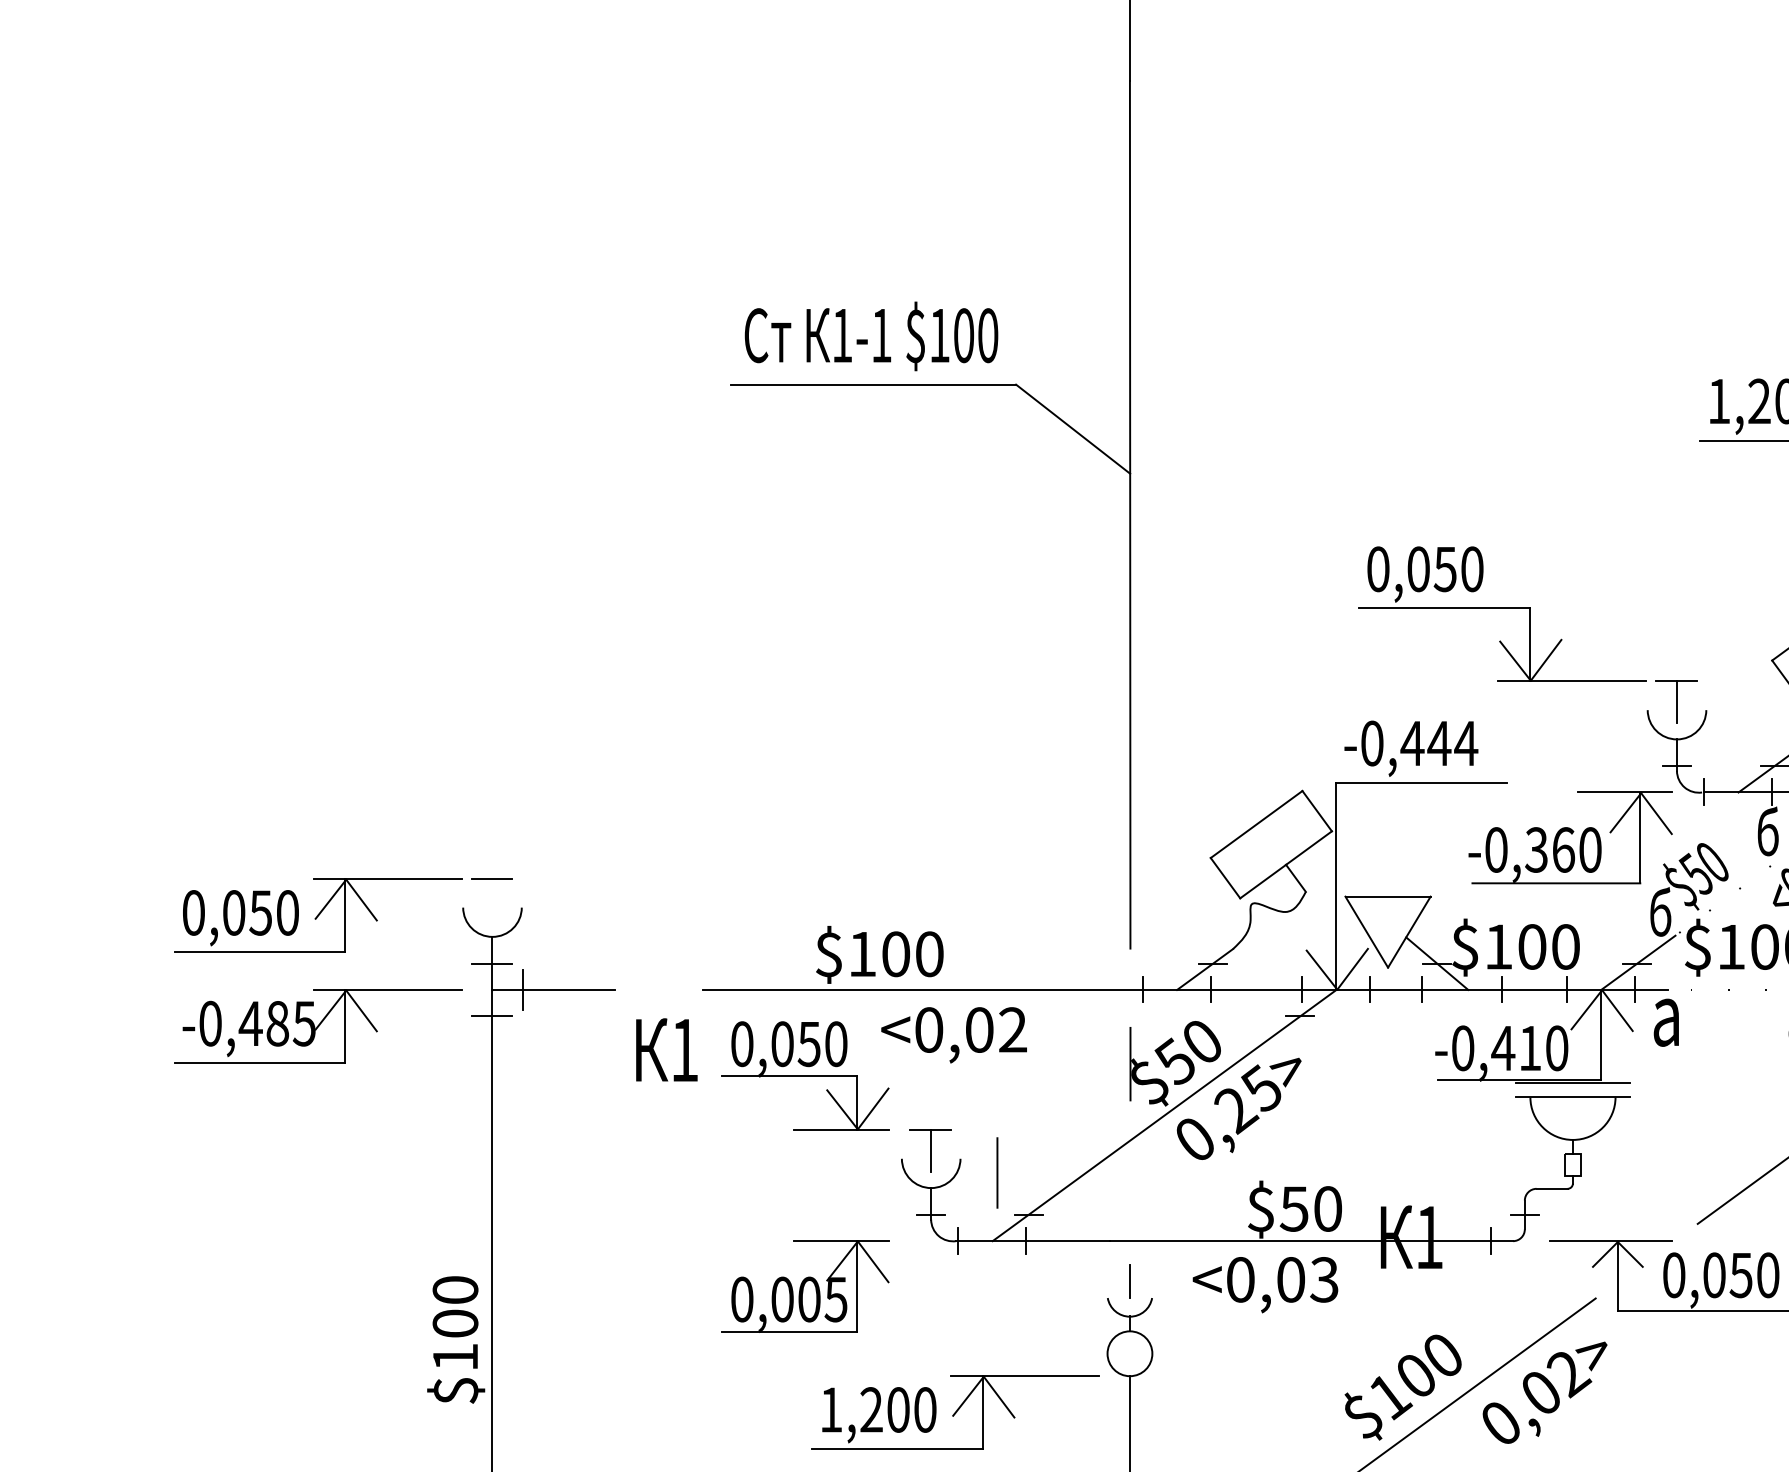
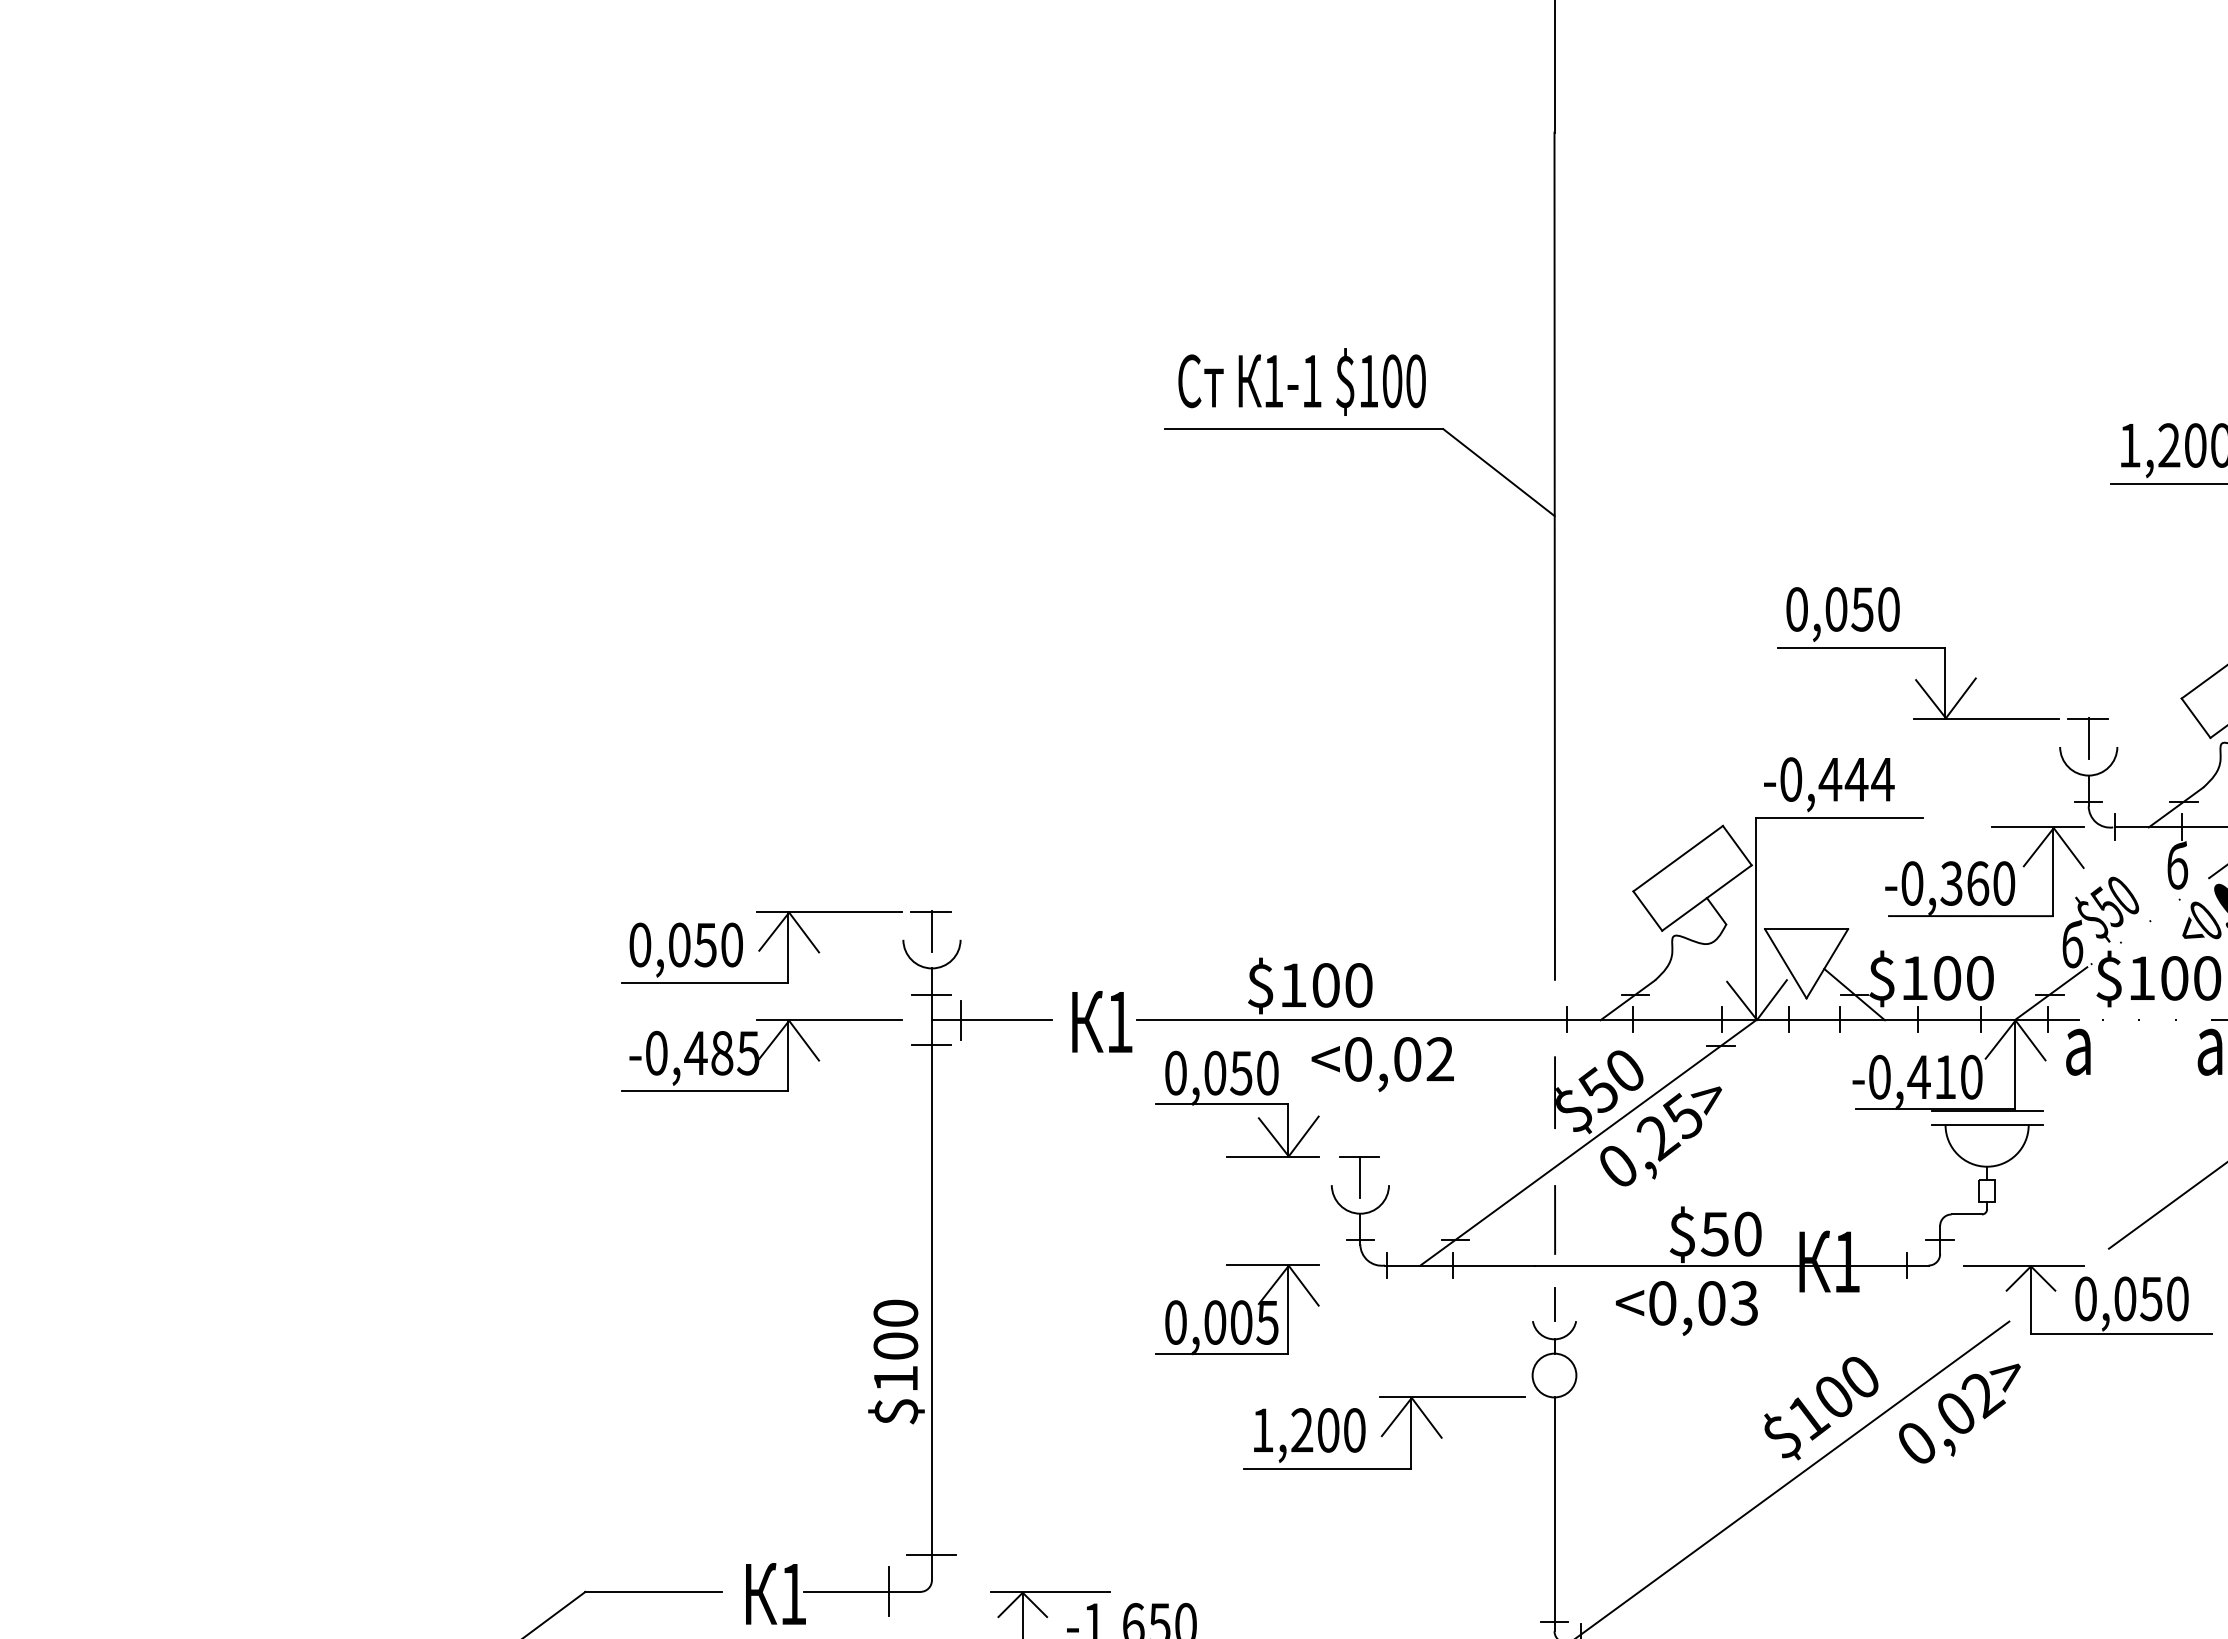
line: (493, 899) -> (932, 931), added
text: (667, 1049) -> (1102, 1021), moved
line: (996, 1172) -> (1554, 1219), moved

